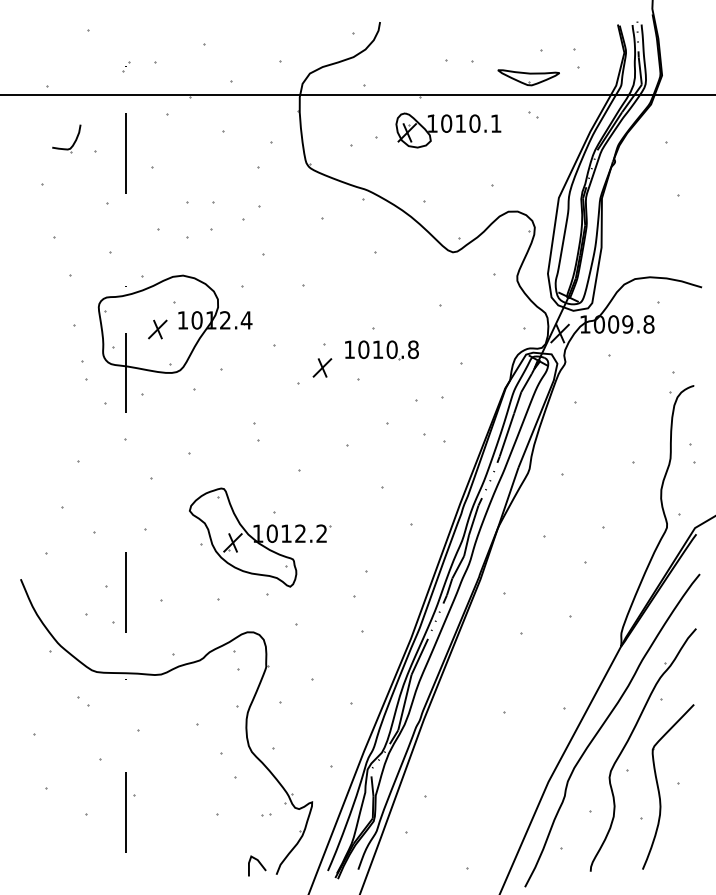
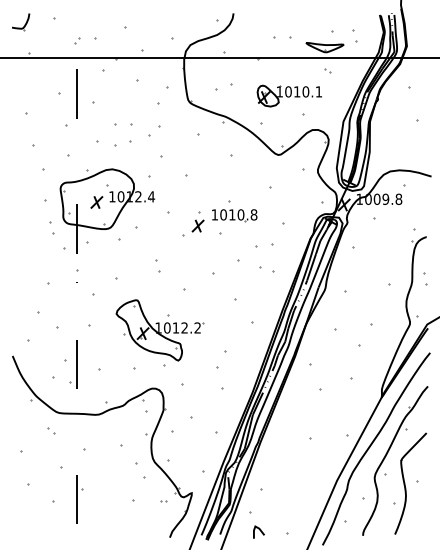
part: (446, 129) -> (288, 95), moved
part: (67, 139) -> (21, 22), moved
line: (257, 863) -> (259, 530), moved

